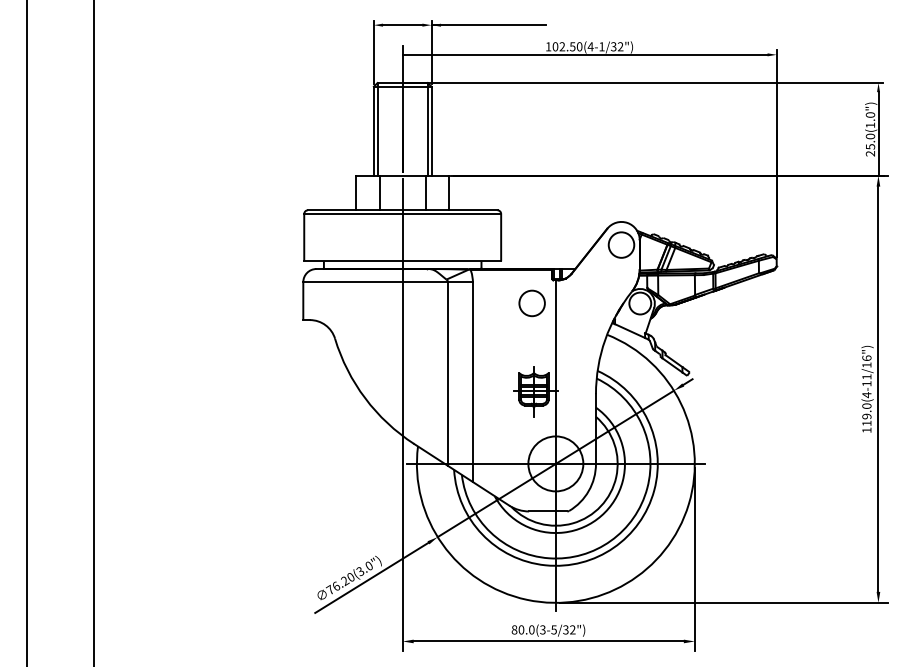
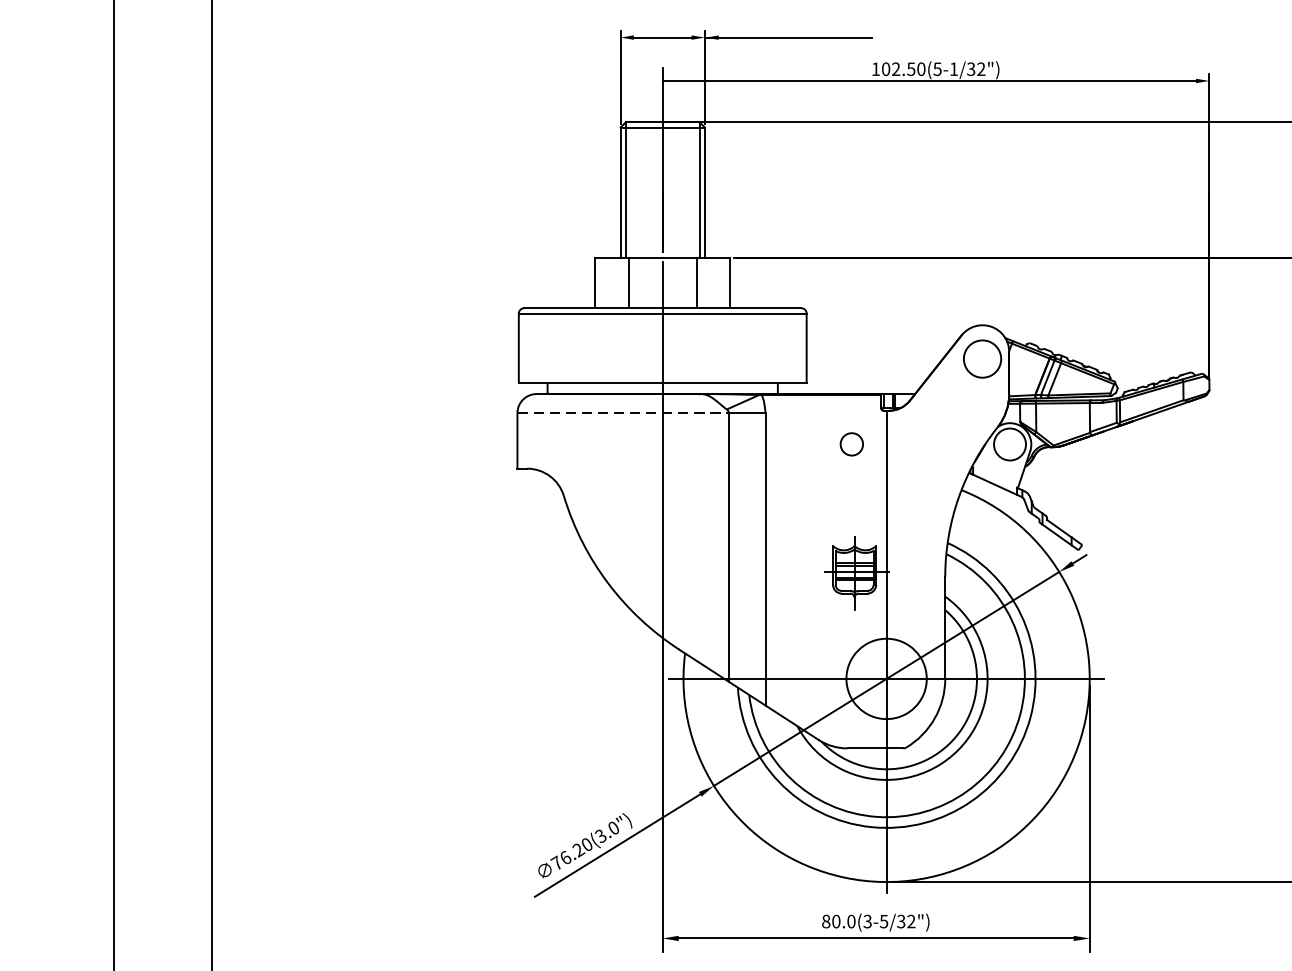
text: (590, 46) -> (937, 68), 102.50(4-1/32") -> 102.50(5-1/32")
line: (376, 282) -> (624, 413), solid -> dashed
circle: (531, 303) -> (850, 444), size x0.6

